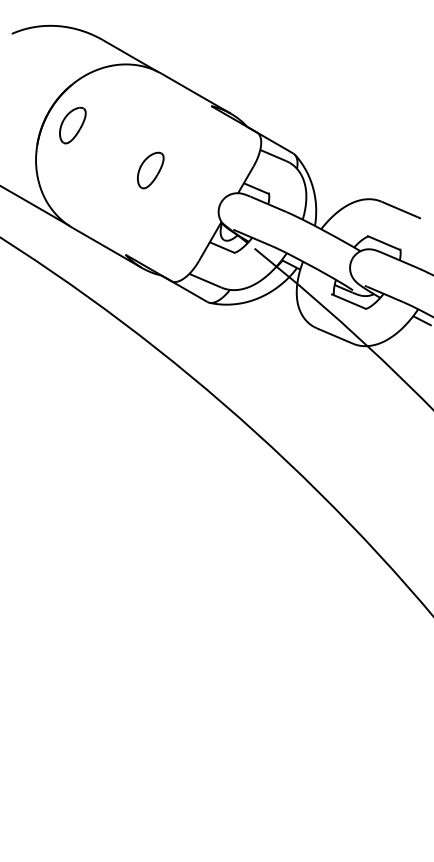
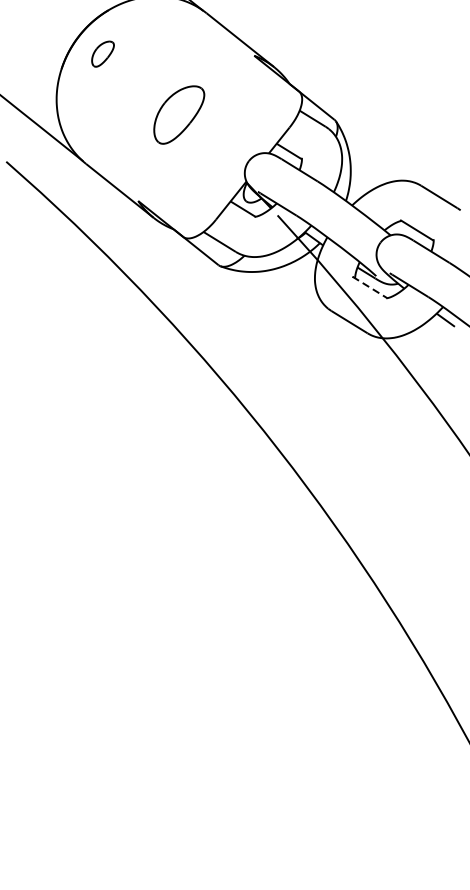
part: (72, 125) -> (102, 54), size x0.7
part: (150, 170) -> (178, 114), size x1.6
line: (348, 301) -> (369, 287), solid -> dashed

